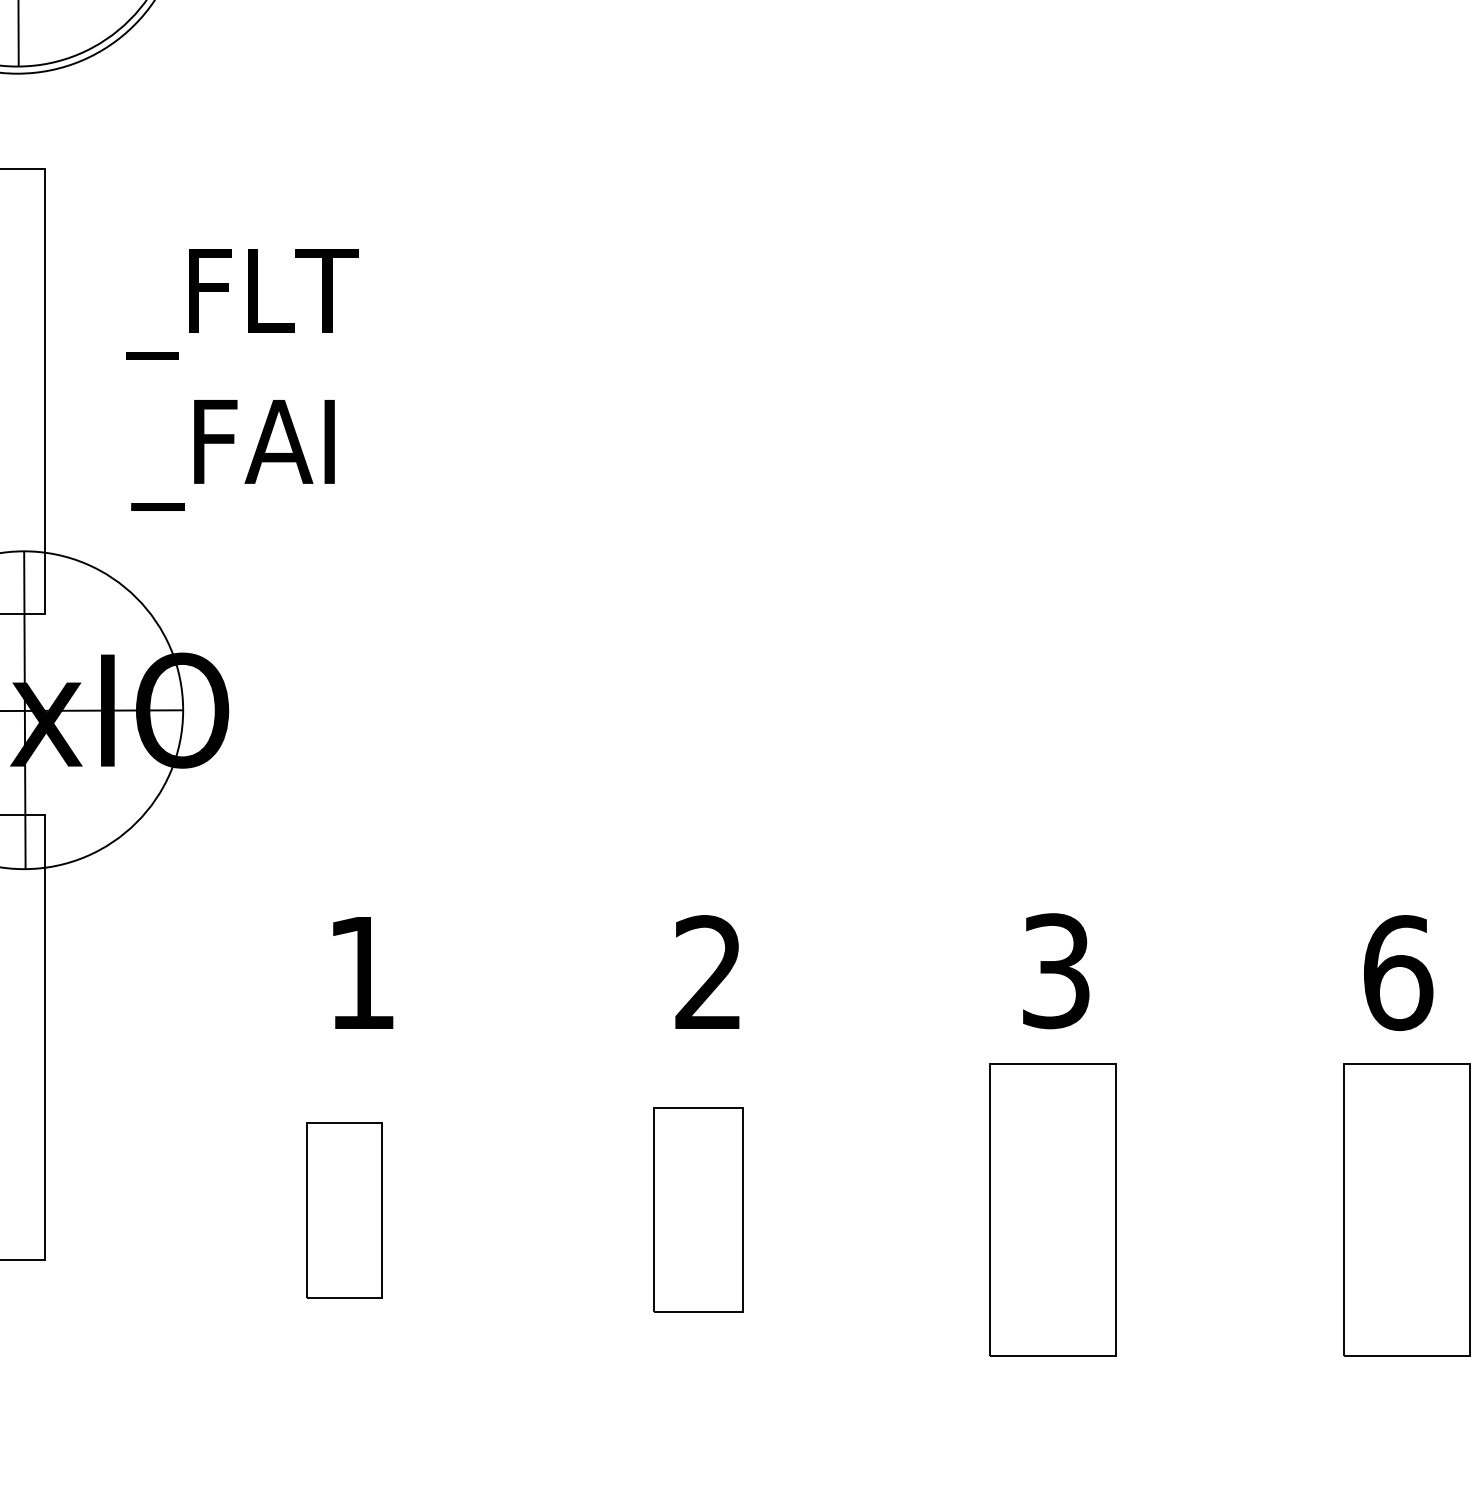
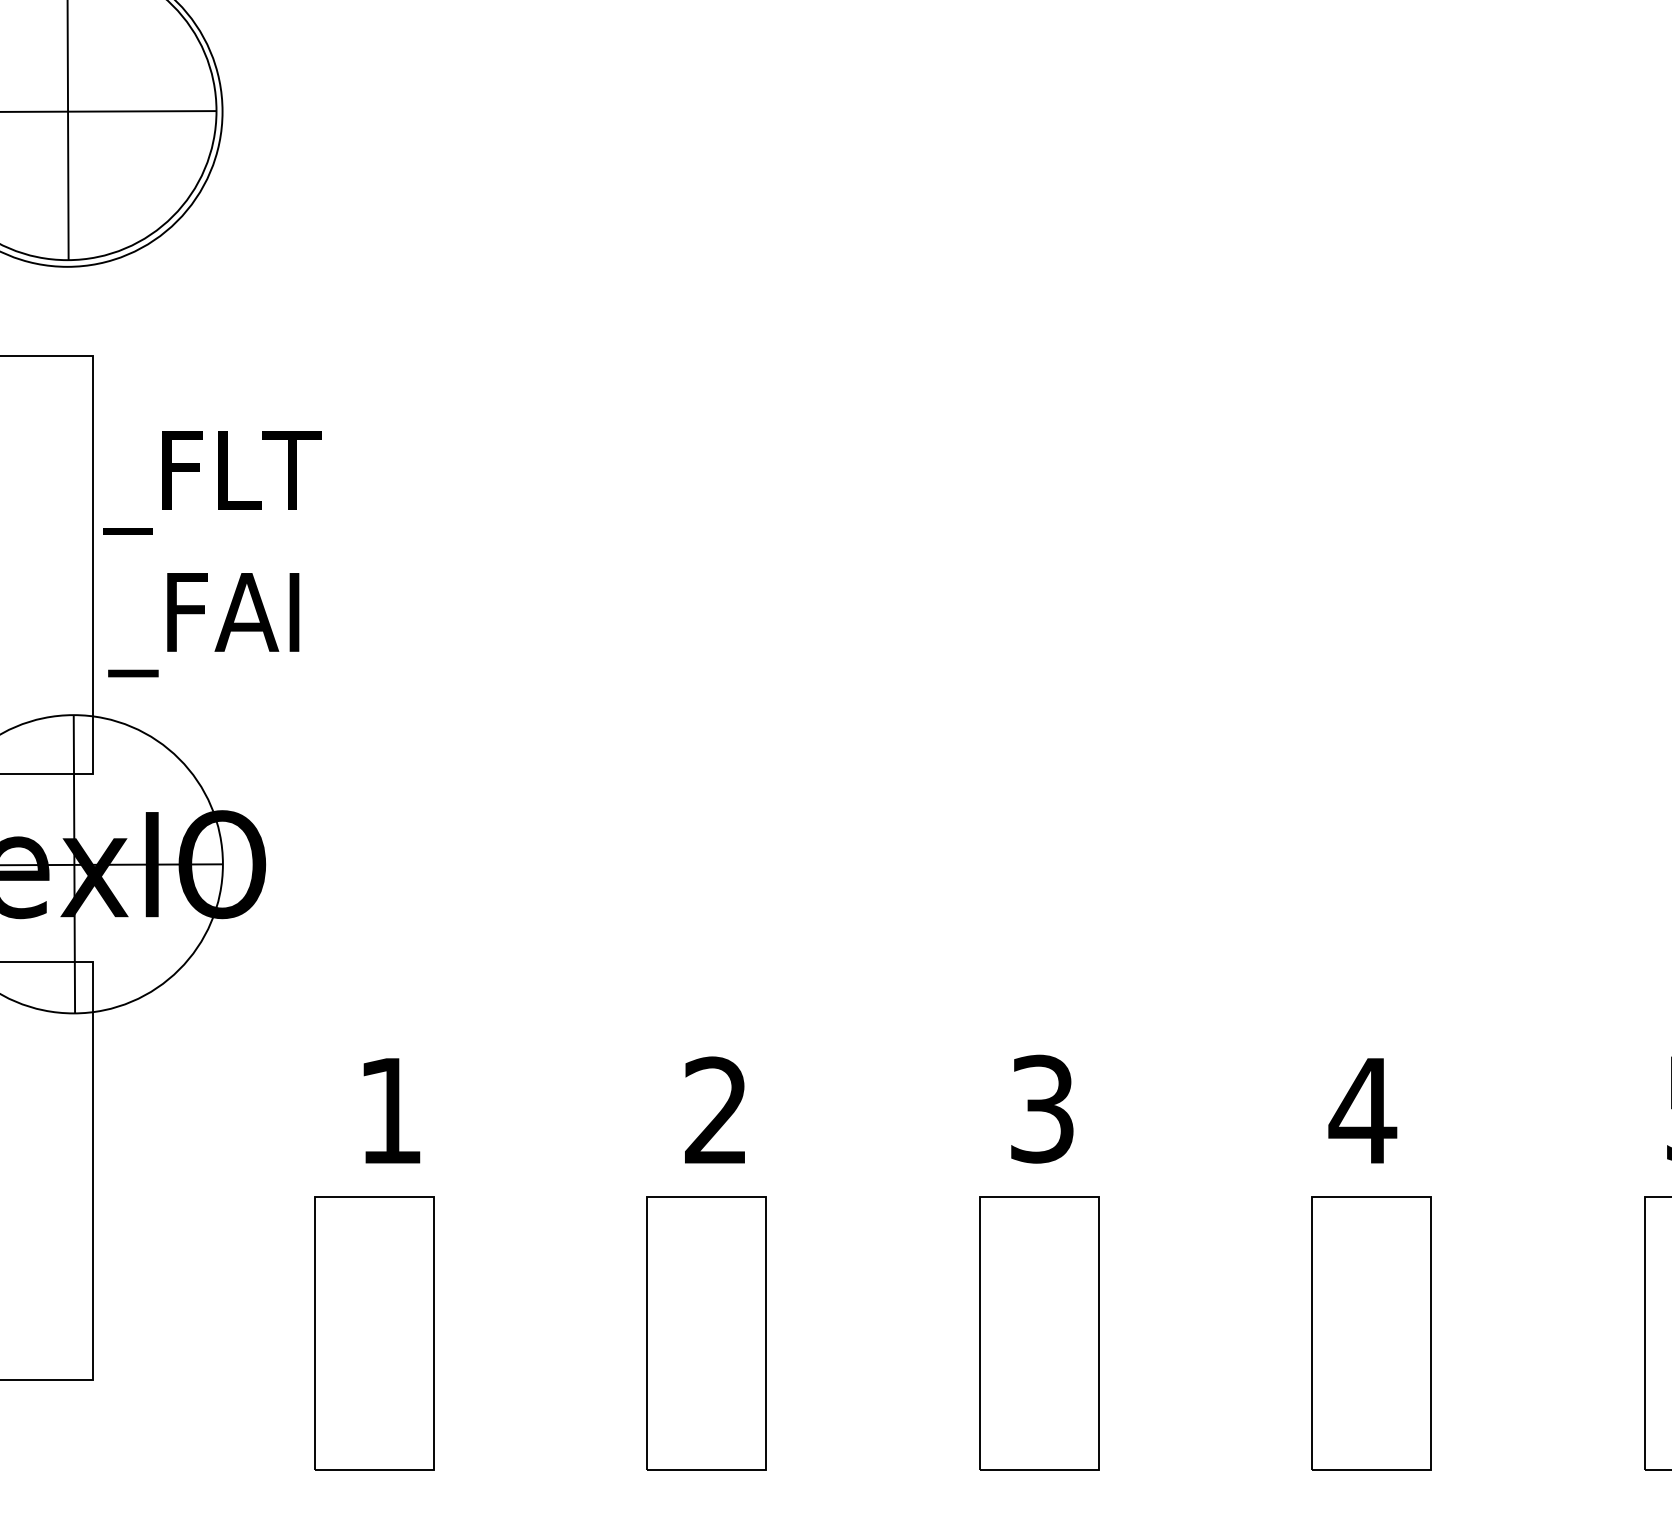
text: (242, 303) -> (212, 482), moved
text: (232, 455) -> (203, 625), moved
text: (1397, 972) -> (1362, 1110), 6 -> 4
part: (344, 1210) -> (374, 1333), size x1.67
part: (698, 1210) -> (706, 1333), size x1.43

